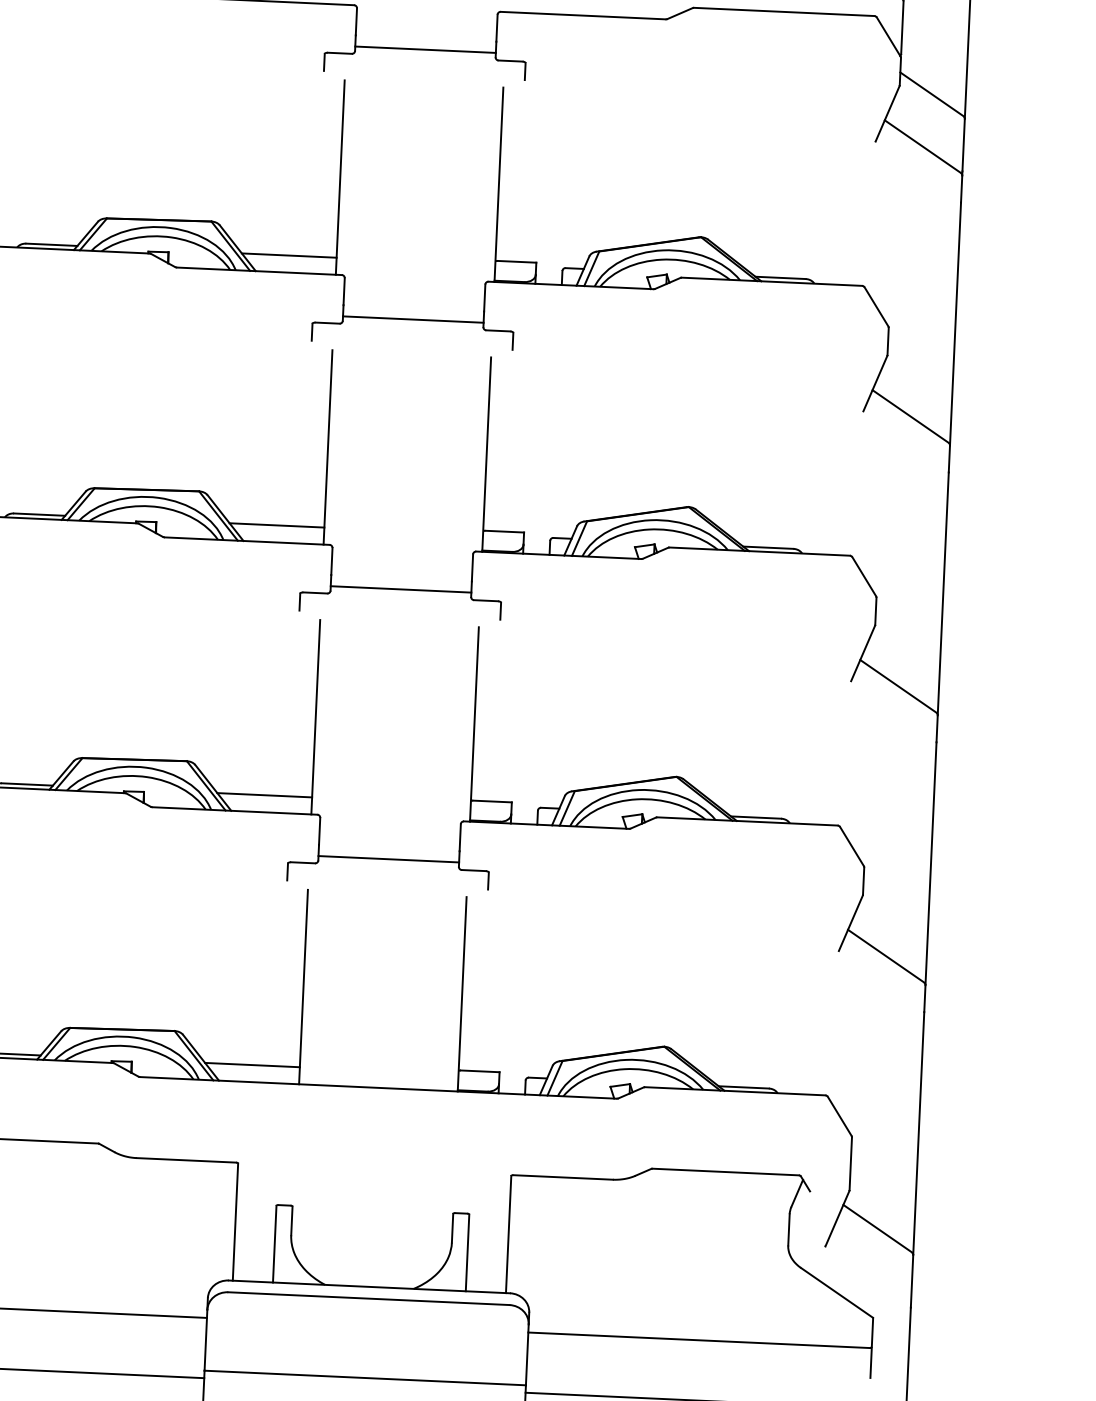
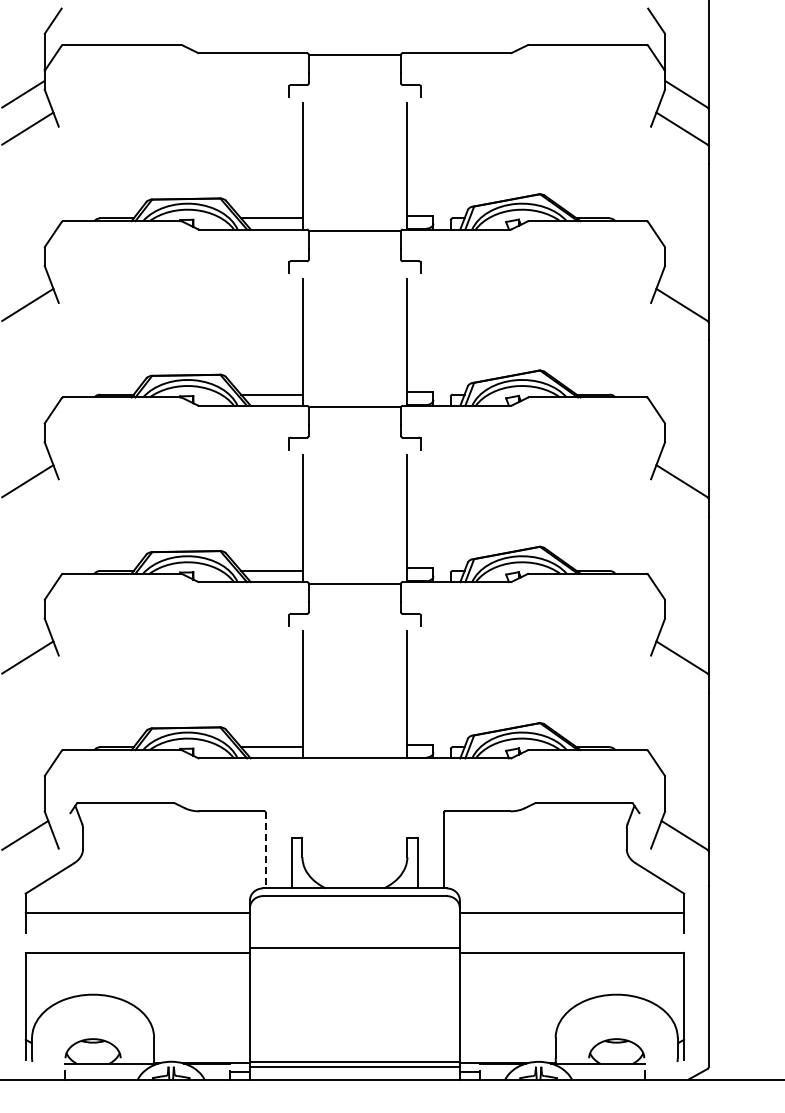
line: (424, 50) -> (354, 55), moved
line: (412, 319) -> (354, 231), moved
line: (400, 588) -> (354, 406), moved
line: (388, 859) -> (354, 584), moved
line: (235, 1222) -> (265, 850), solid -> dashed

